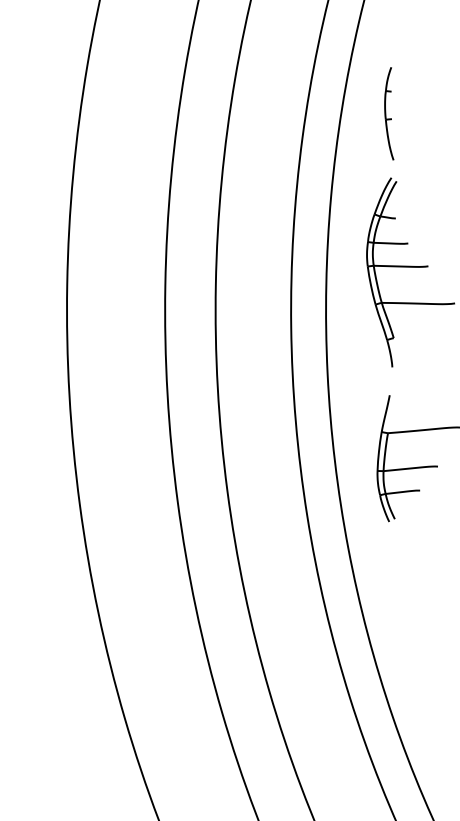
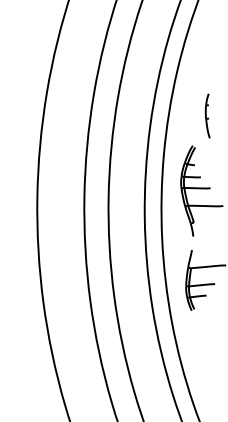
part: (388, 112) -> (207, 115), moved

